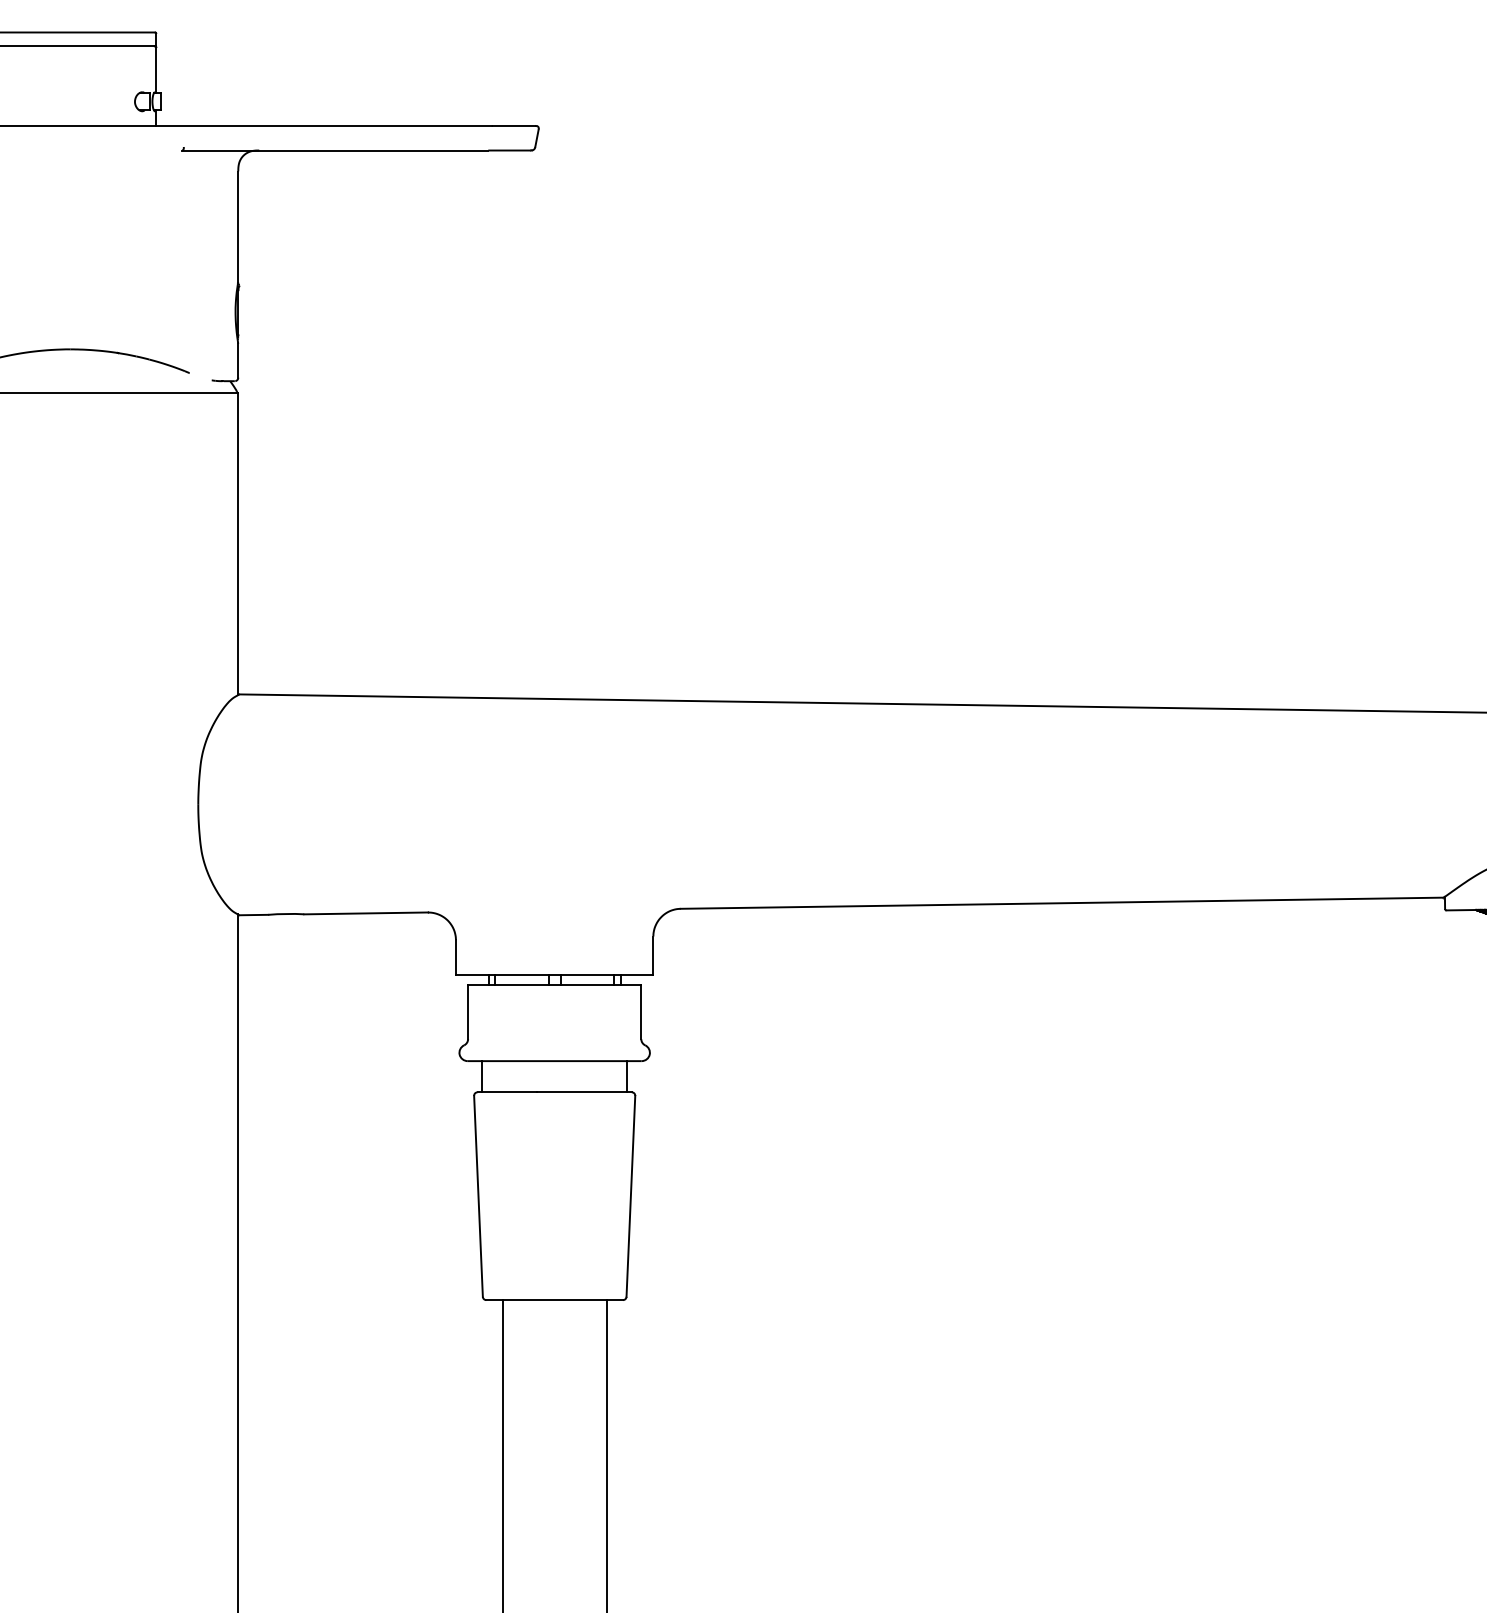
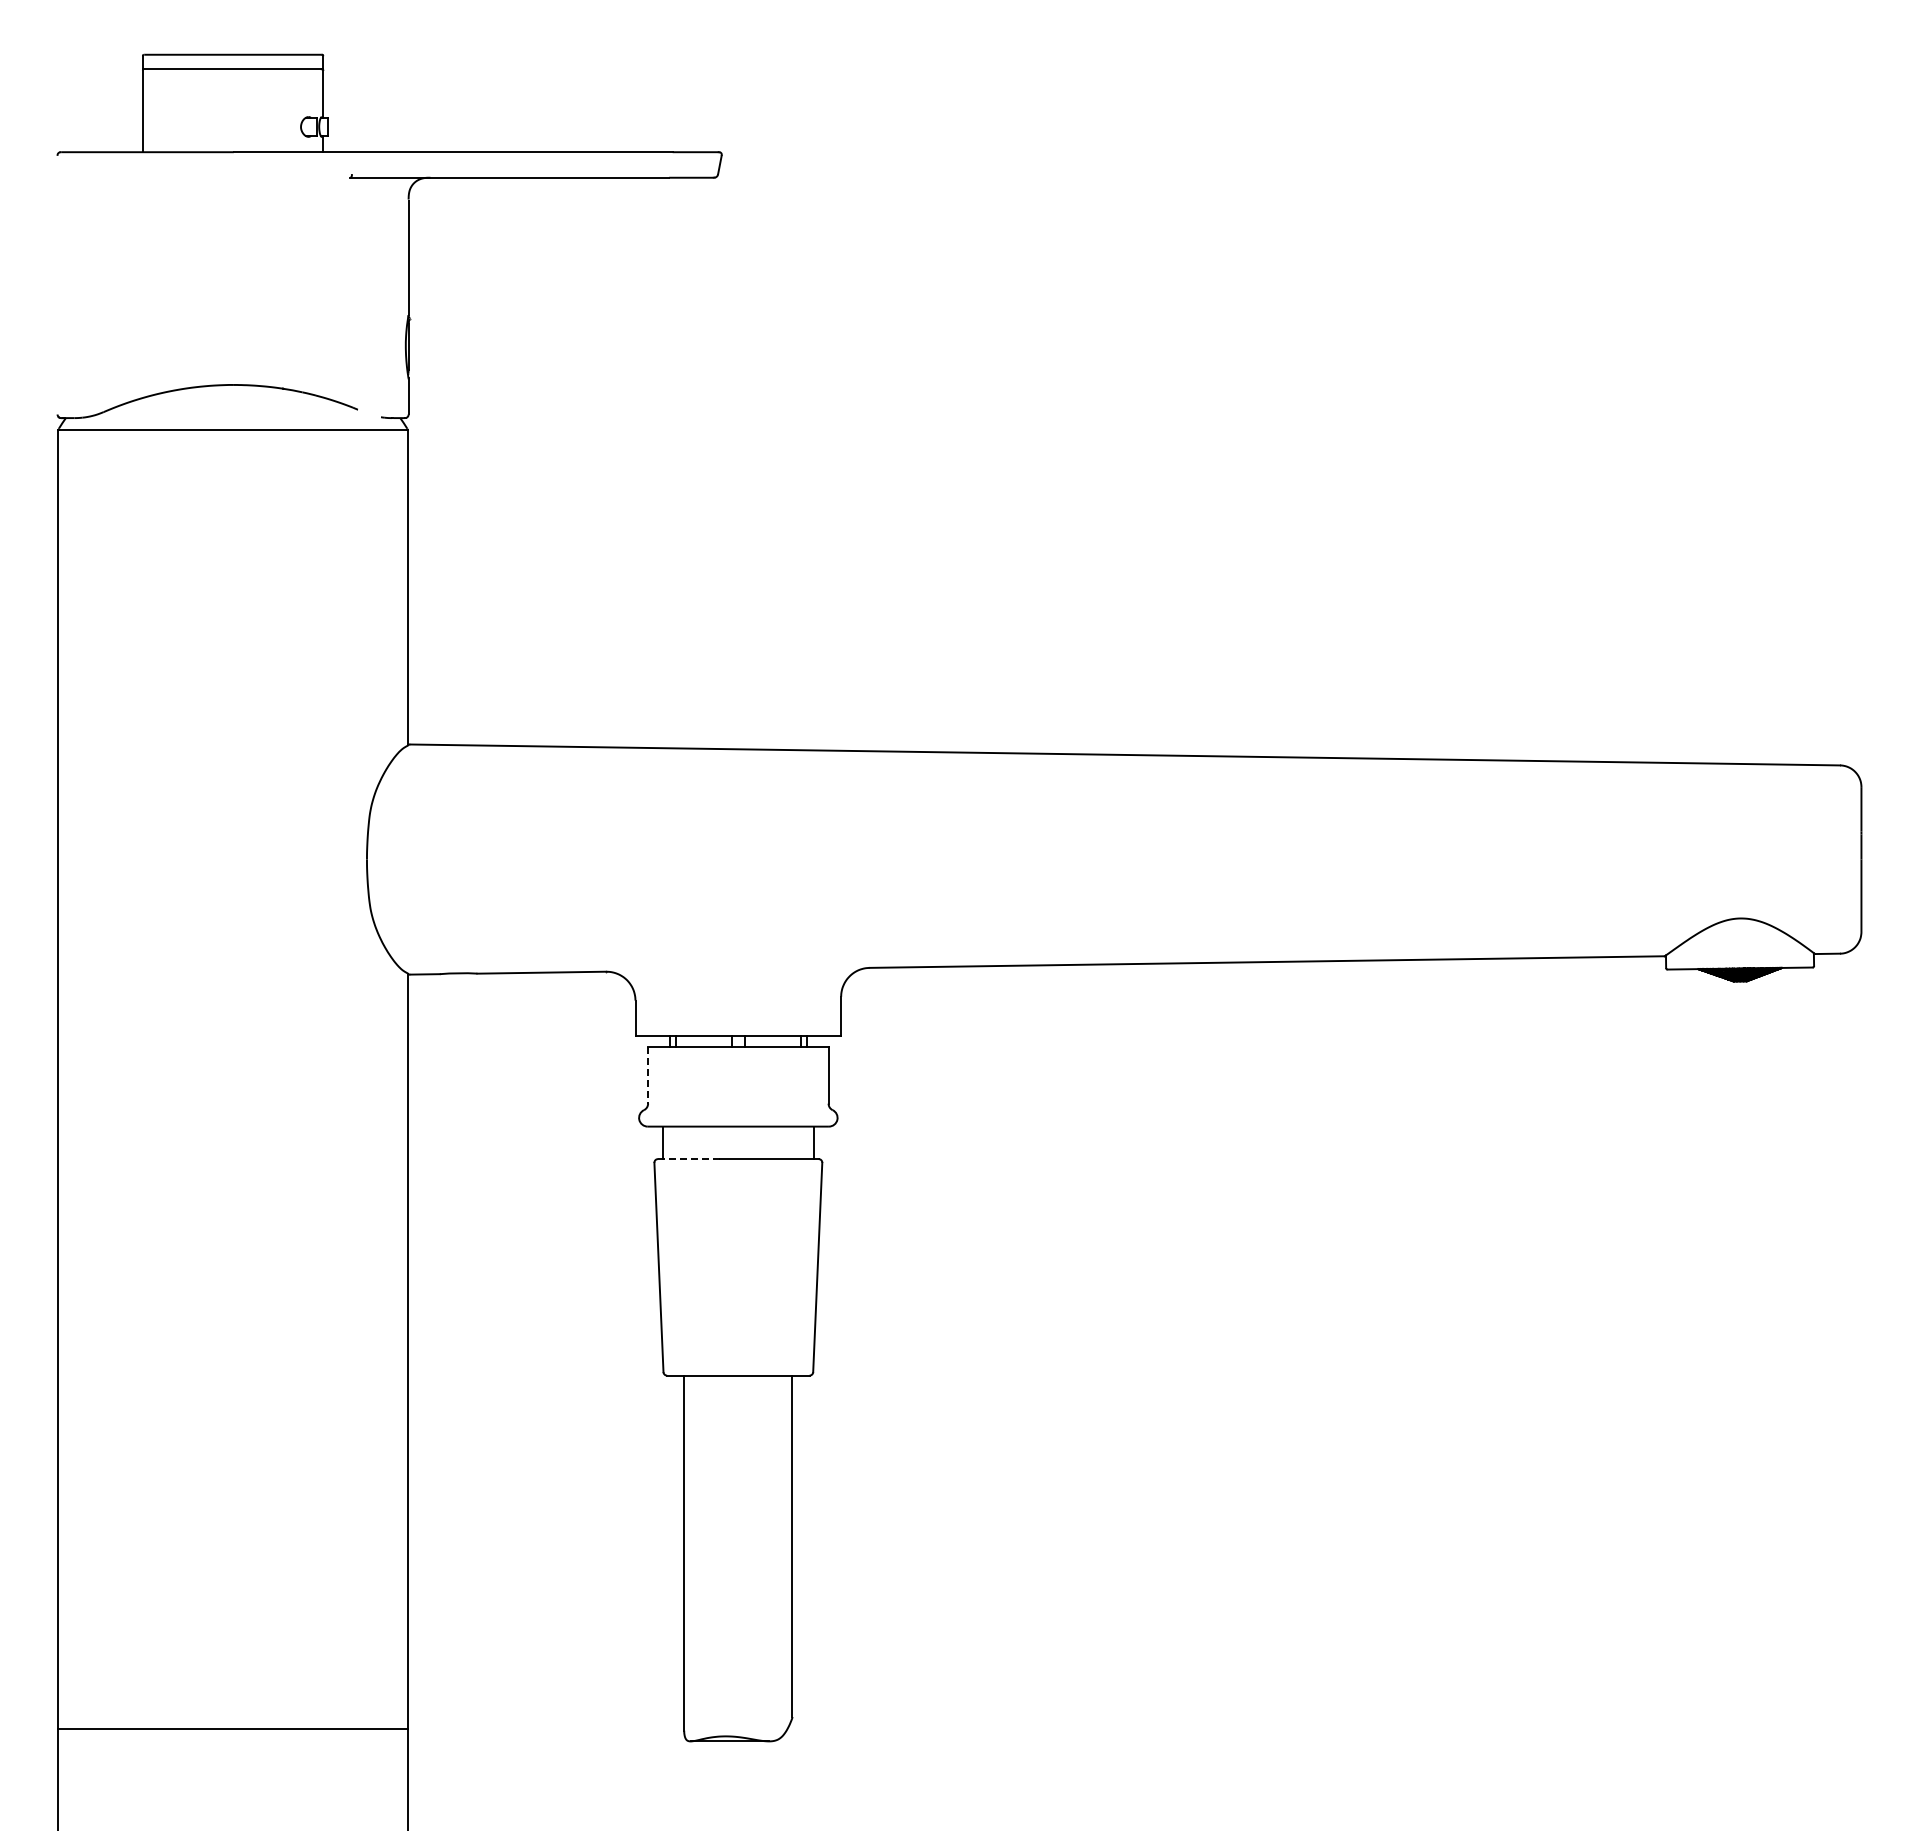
line: (468, 1012) -> (648, 1075), solid -> dashed
line: (506, 1092) -> (688, 1159), solid -> dashed

